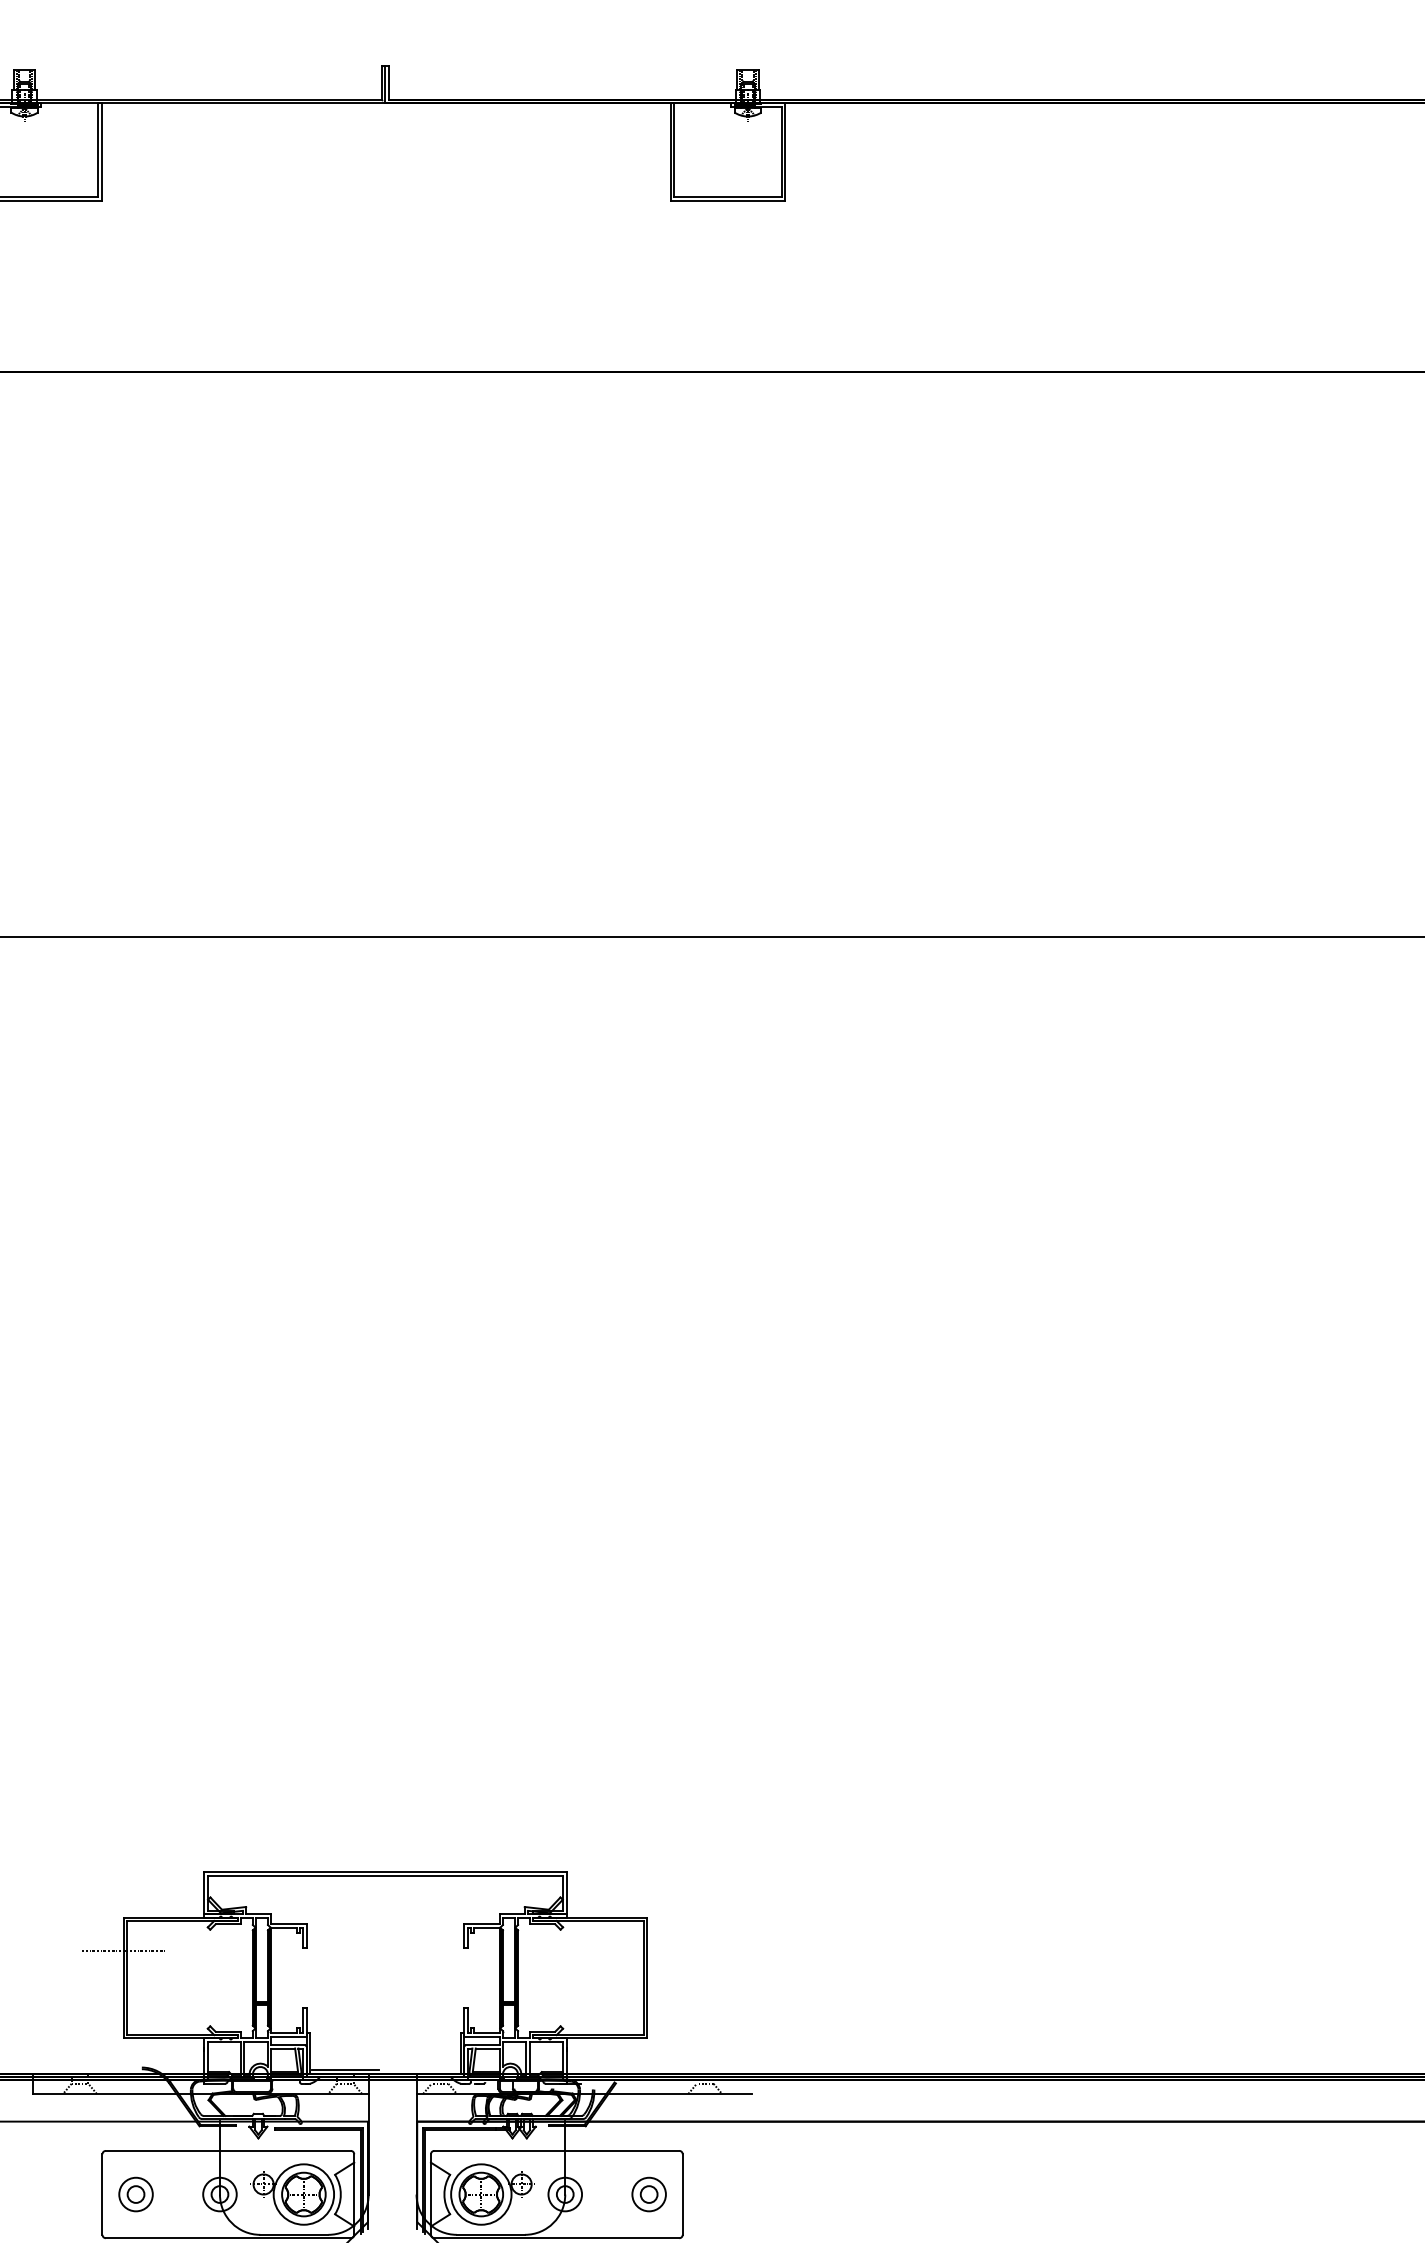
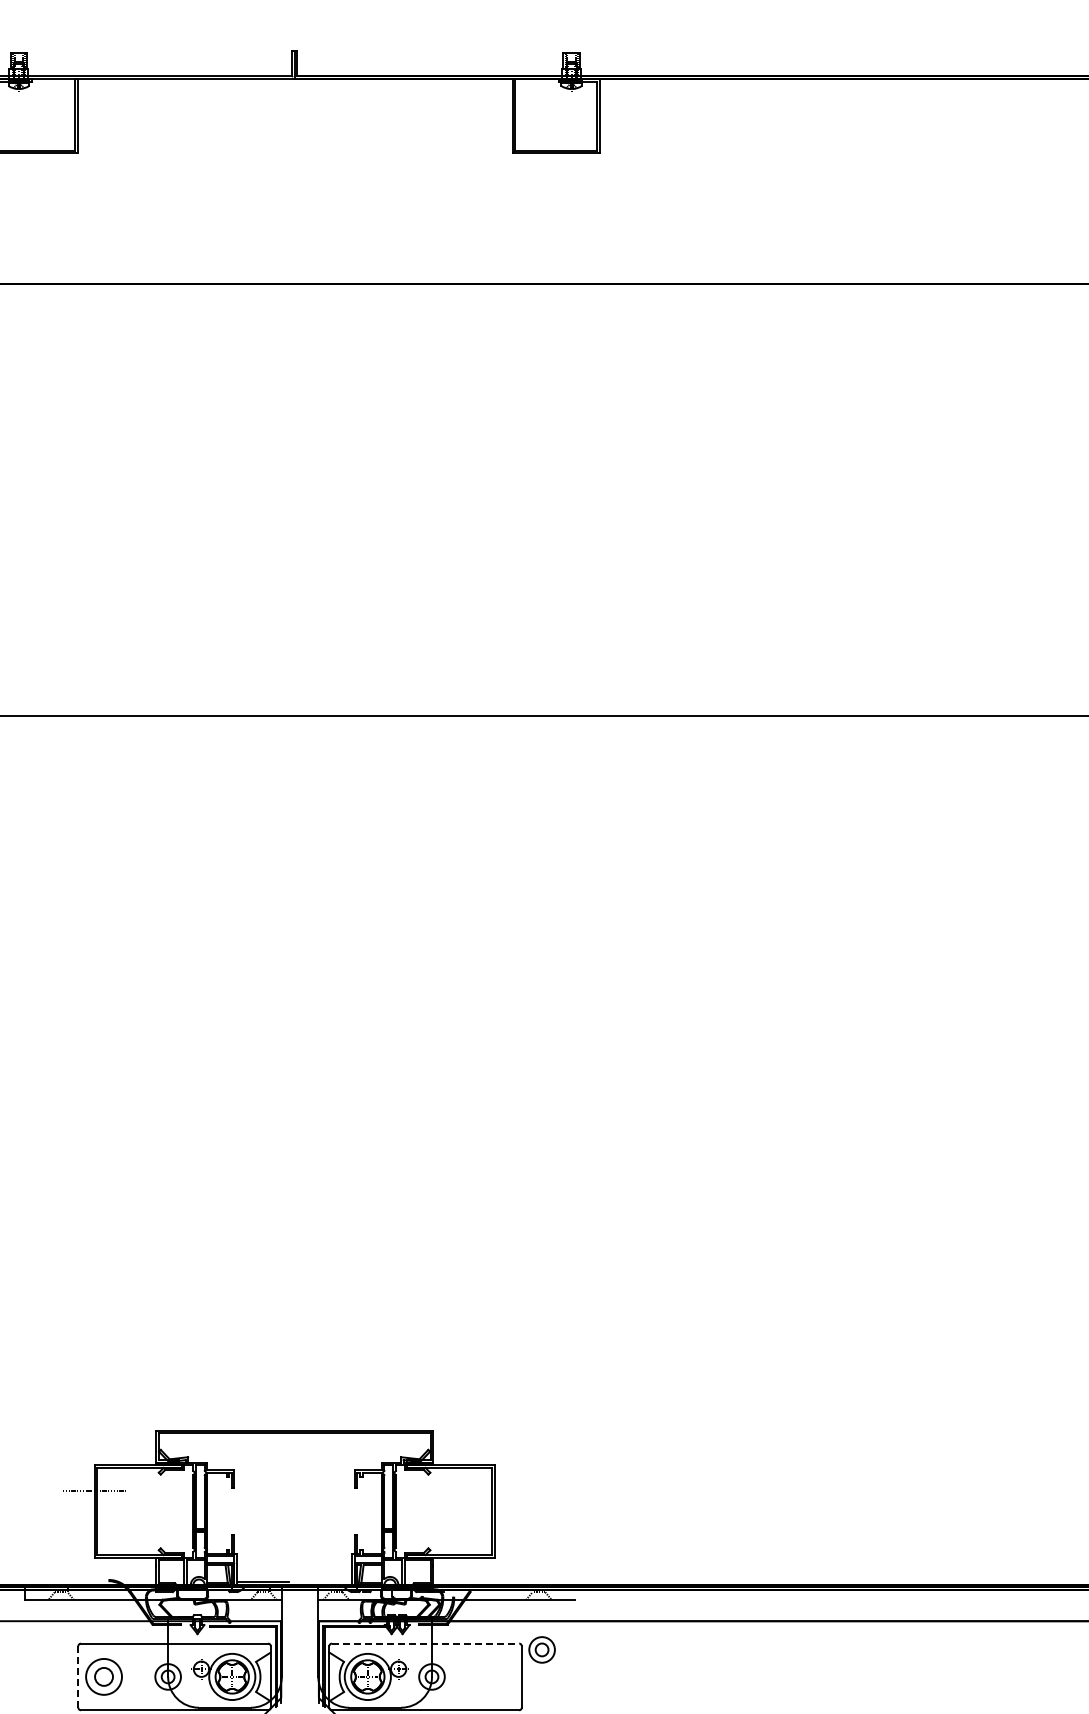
line: (556, 2150) -> (425, 1643), solid -> dashed
line: (102, 2193) -> (78, 1676), solid -> dashed
part: (135, 2193) -> (103, 1676), size x1.4
part: (648, 2193) -> (541, 1649), moved

